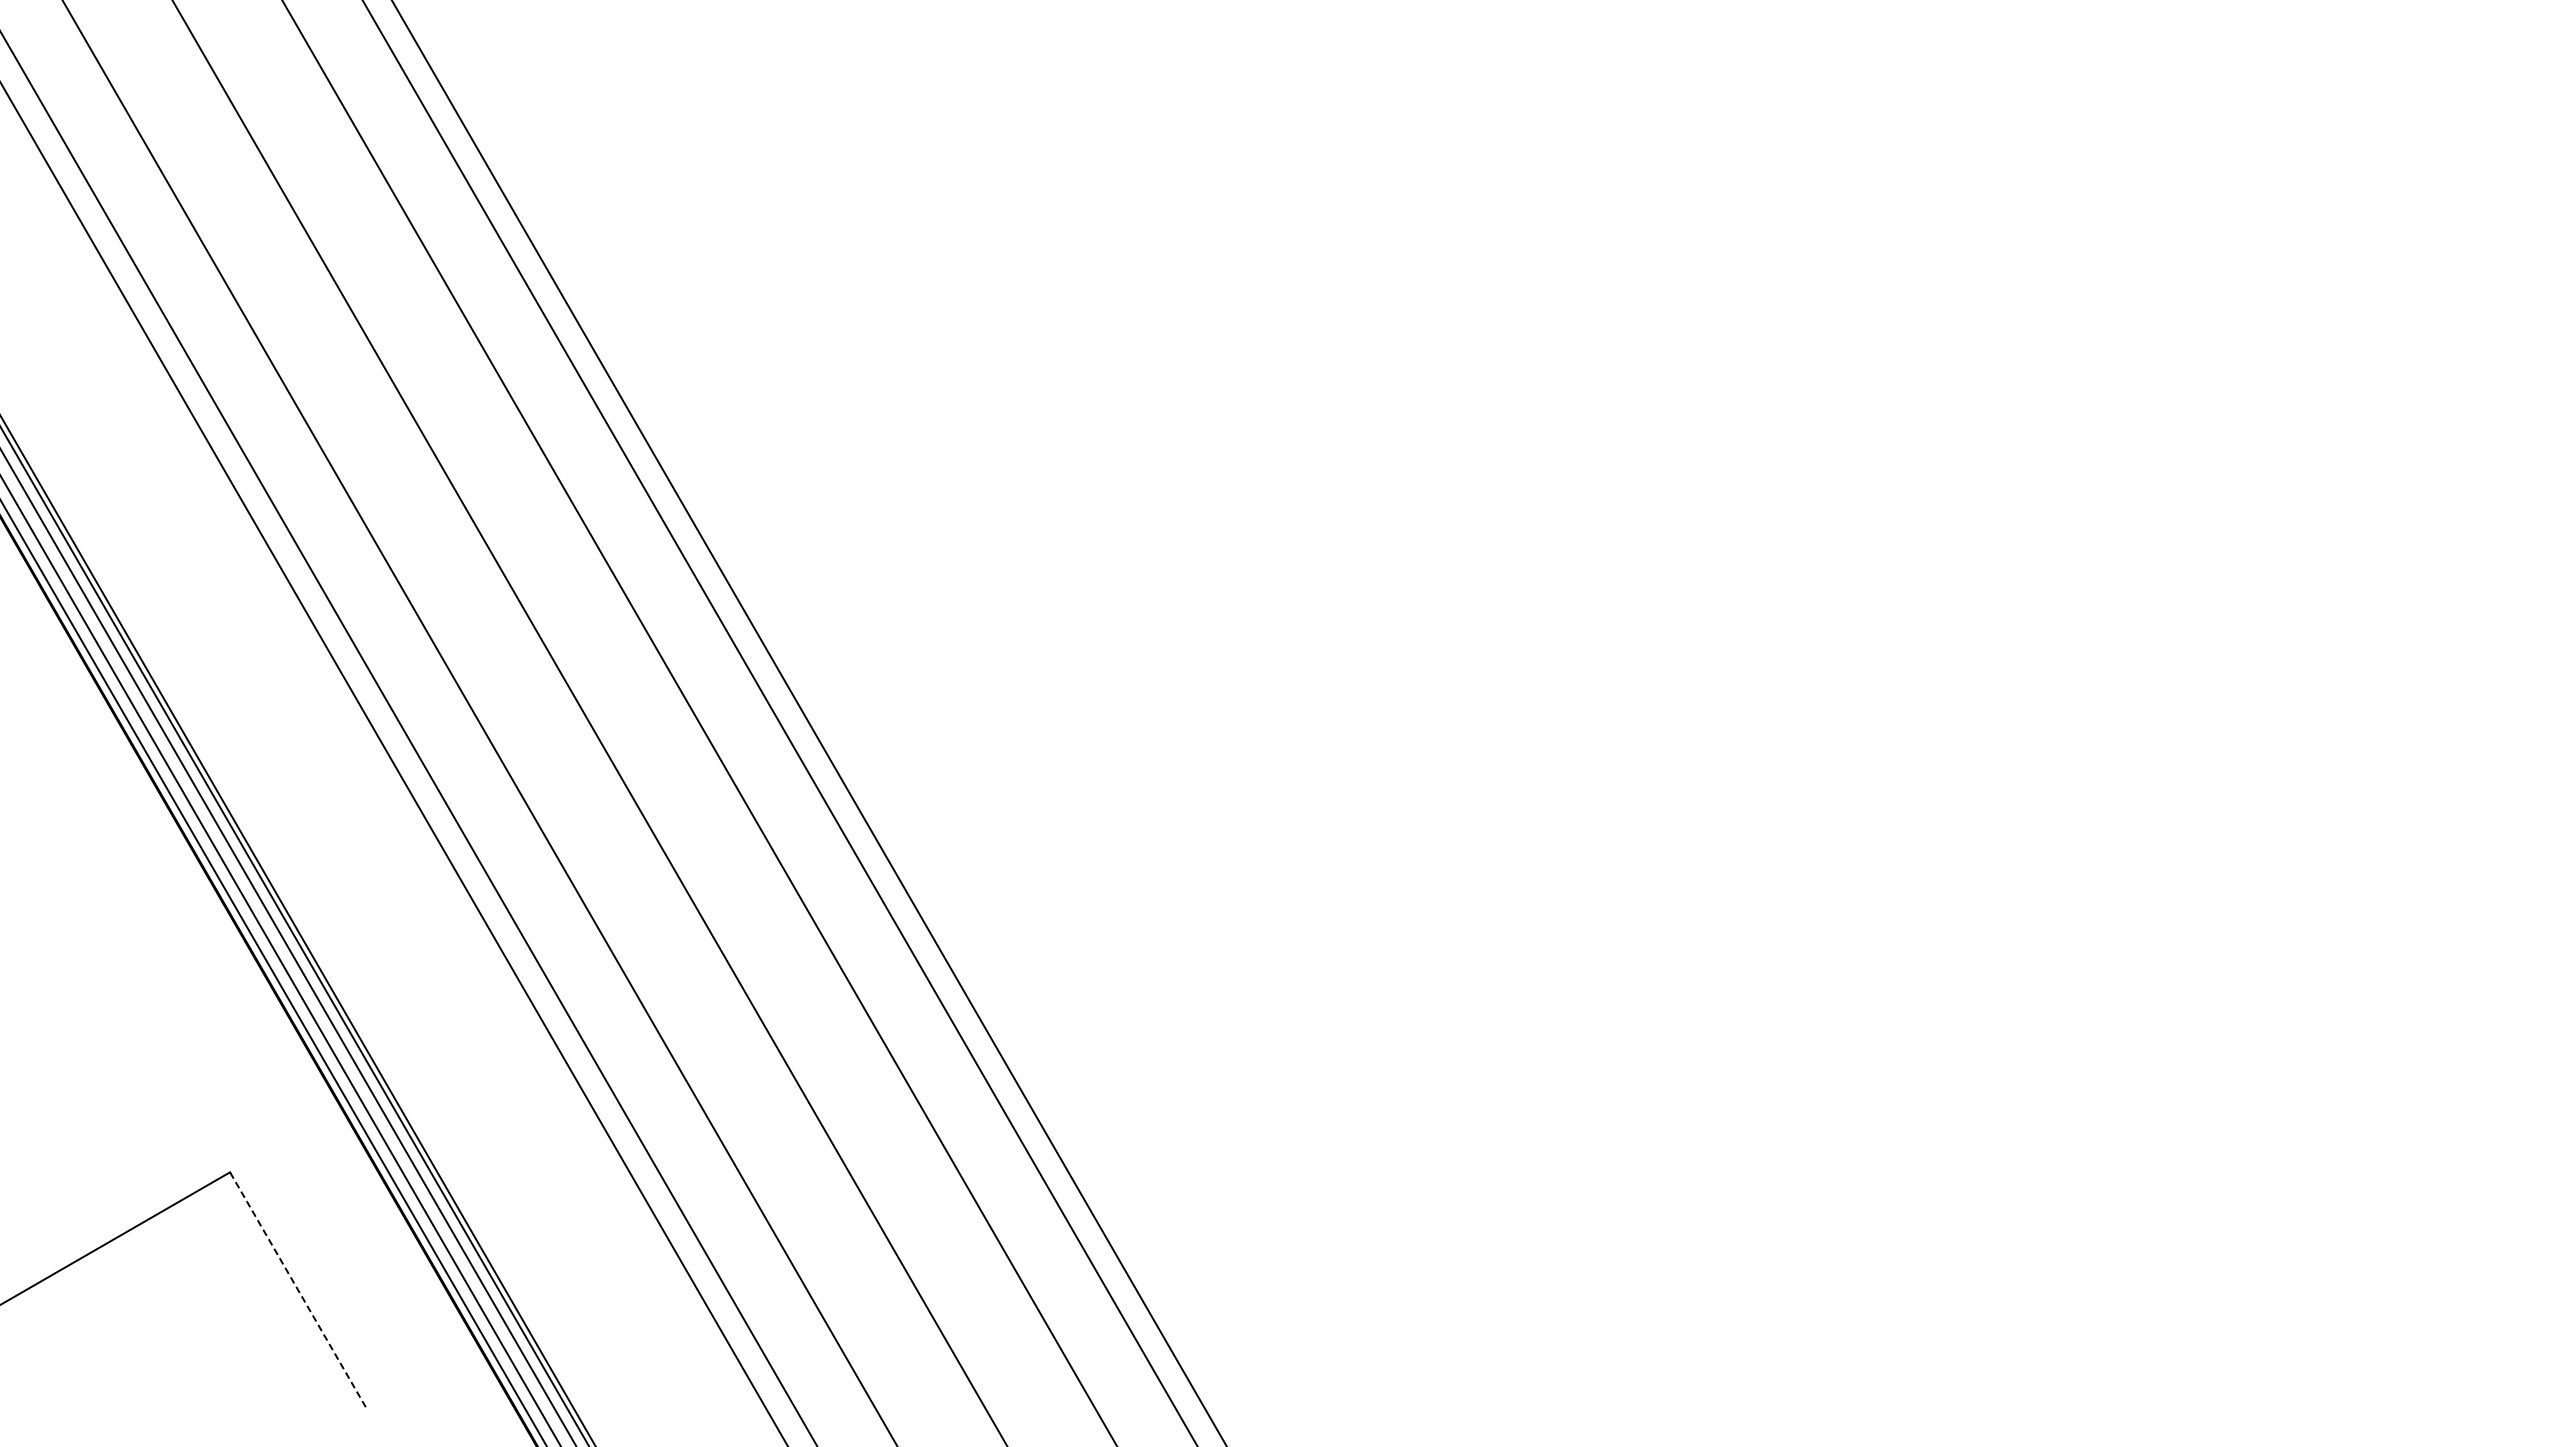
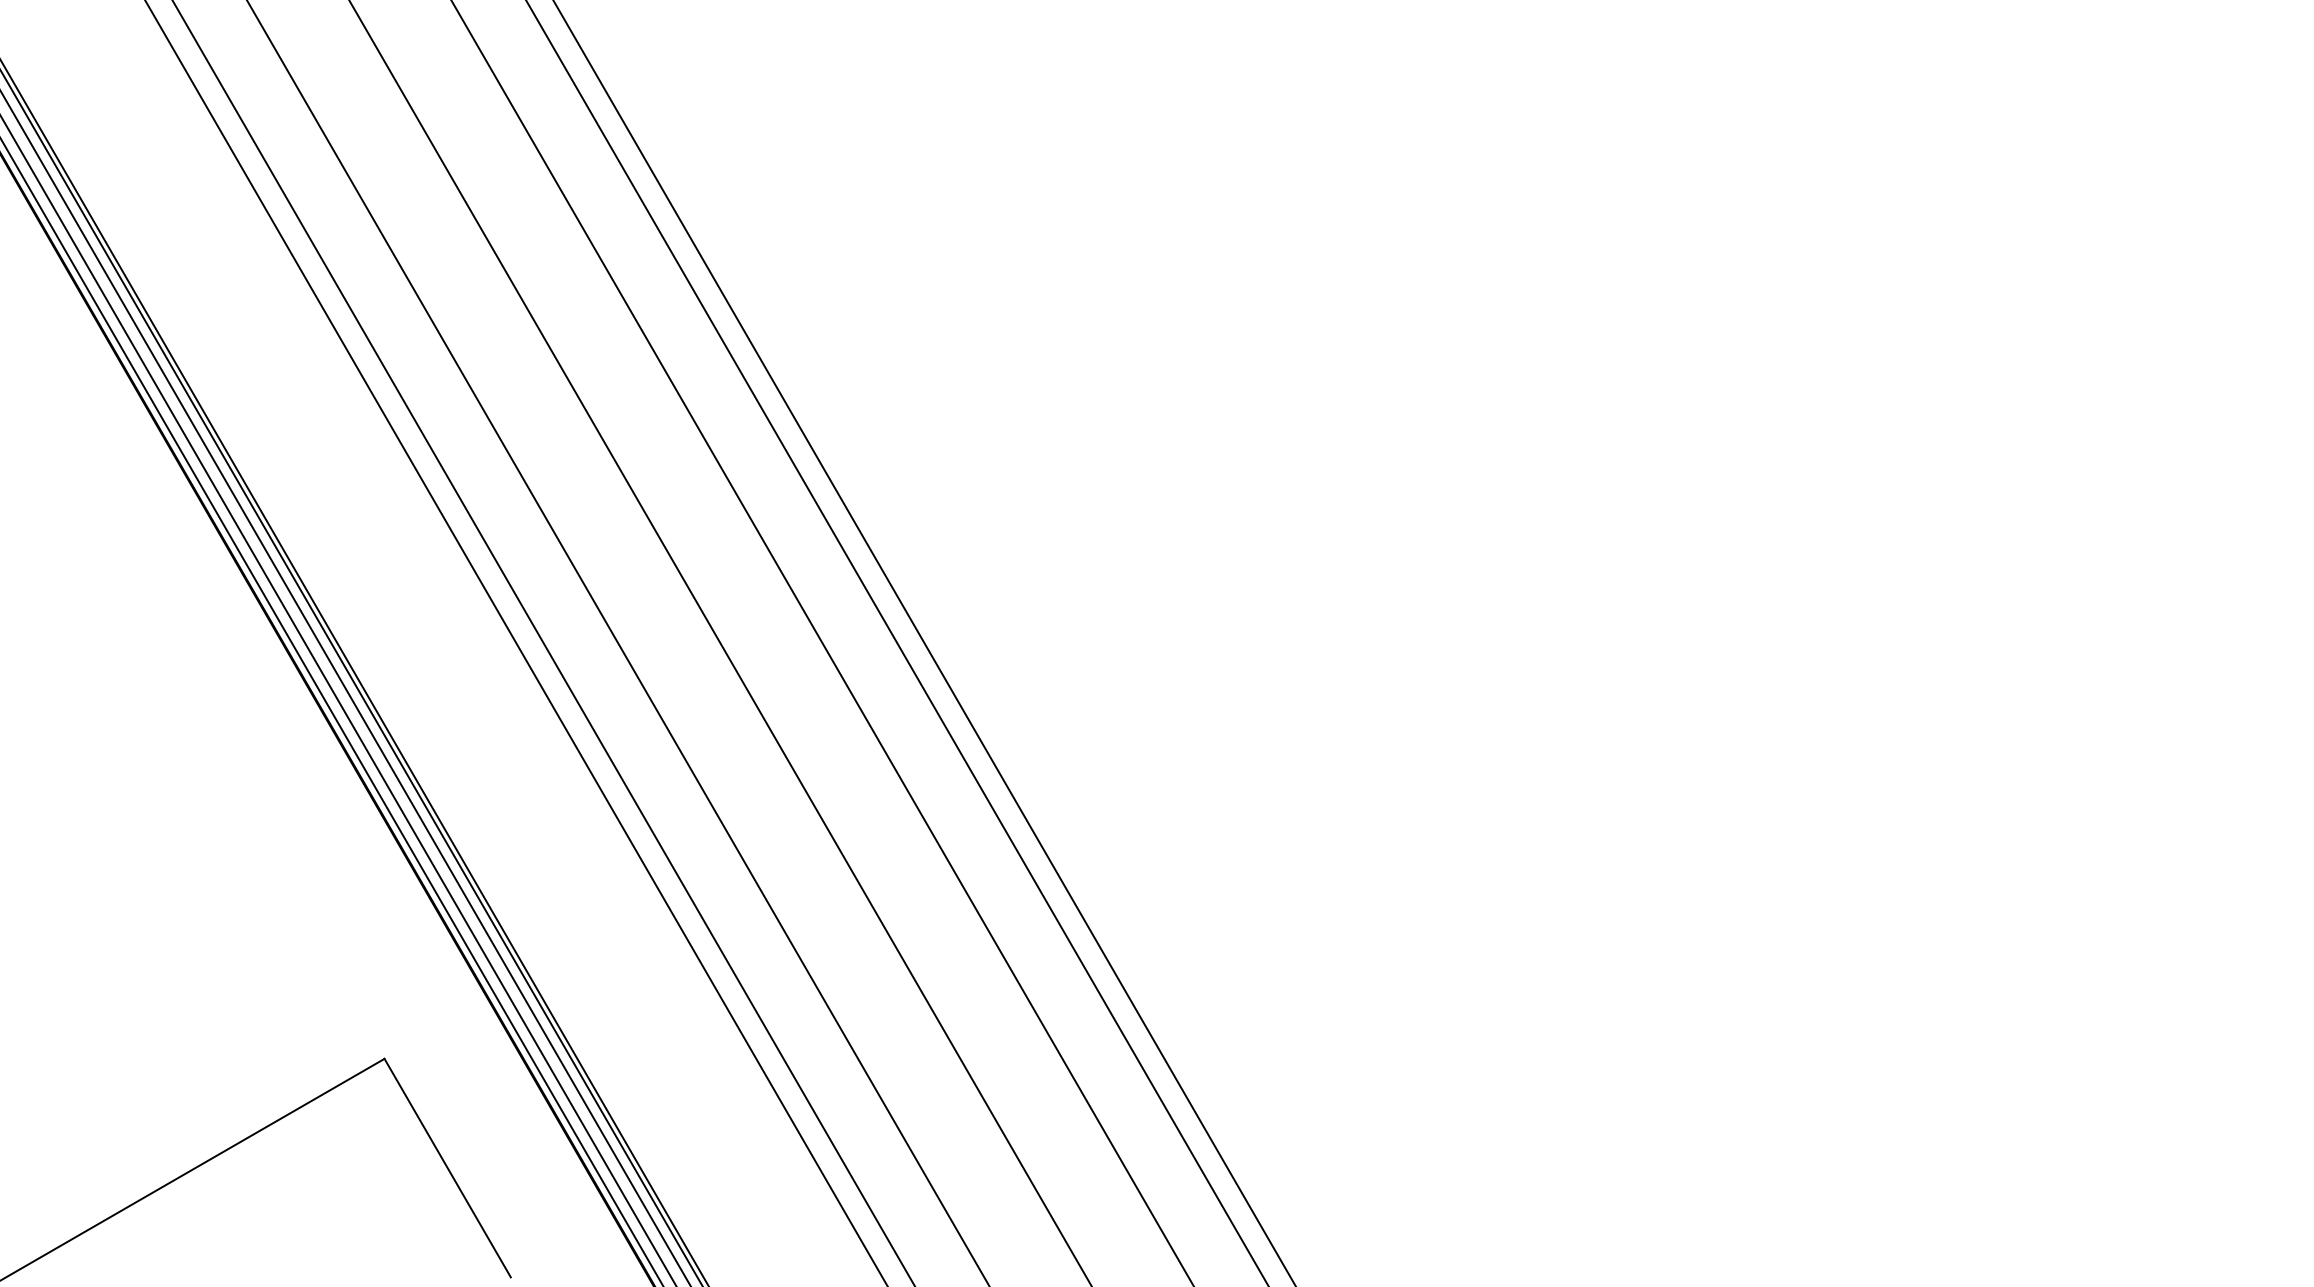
line: (297, 1289) -> (447, 1167), dashed -> solid

